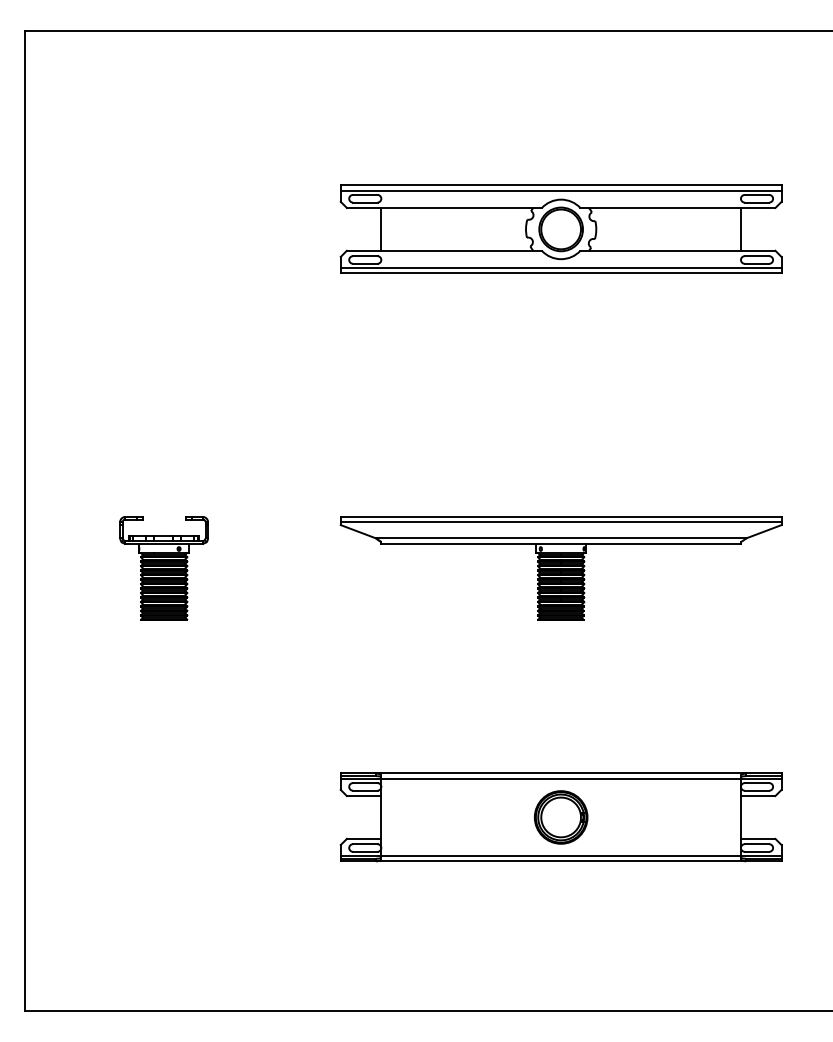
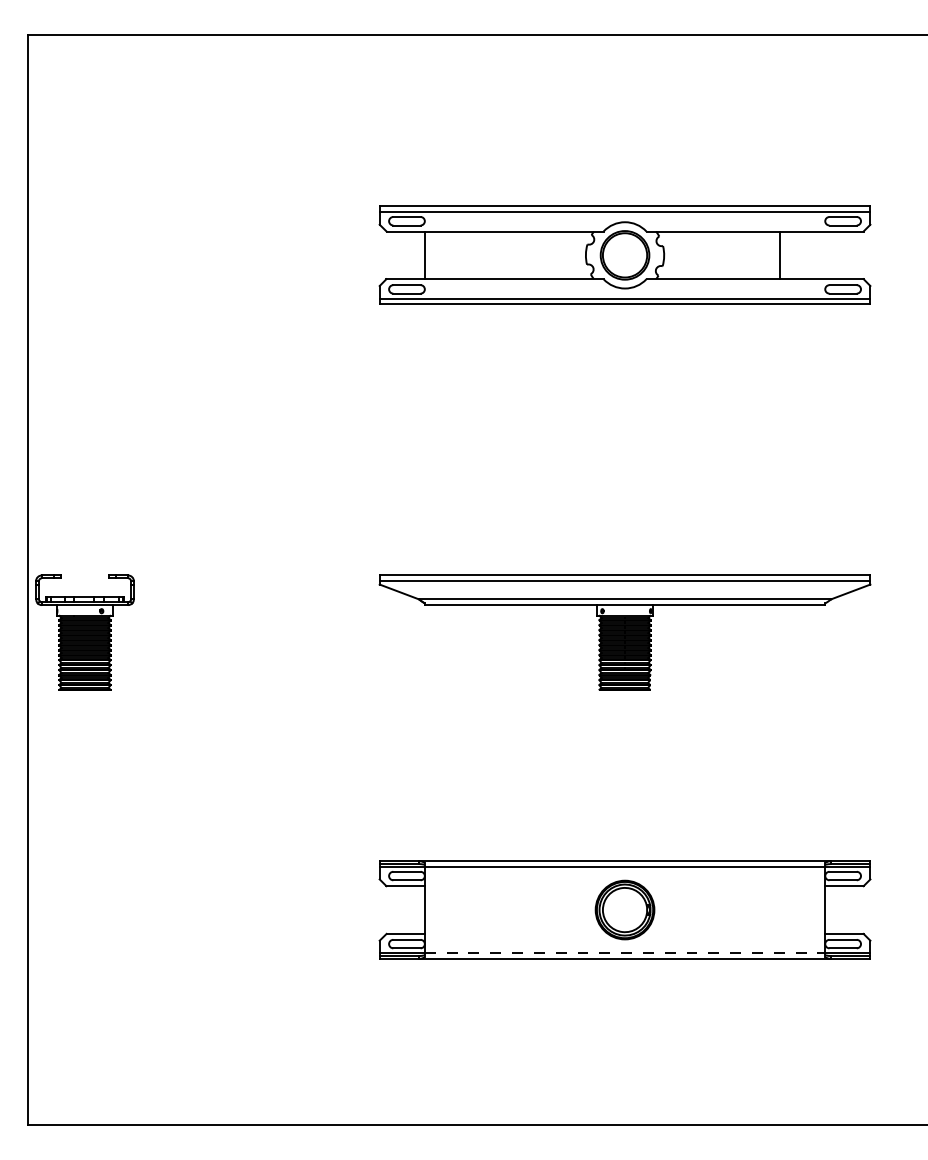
line: (741, 229) -> (780, 255), moved
part: (163, 568) -> (84, 632), moved
line: (561, 856) -> (625, 953), solid -> dashed

